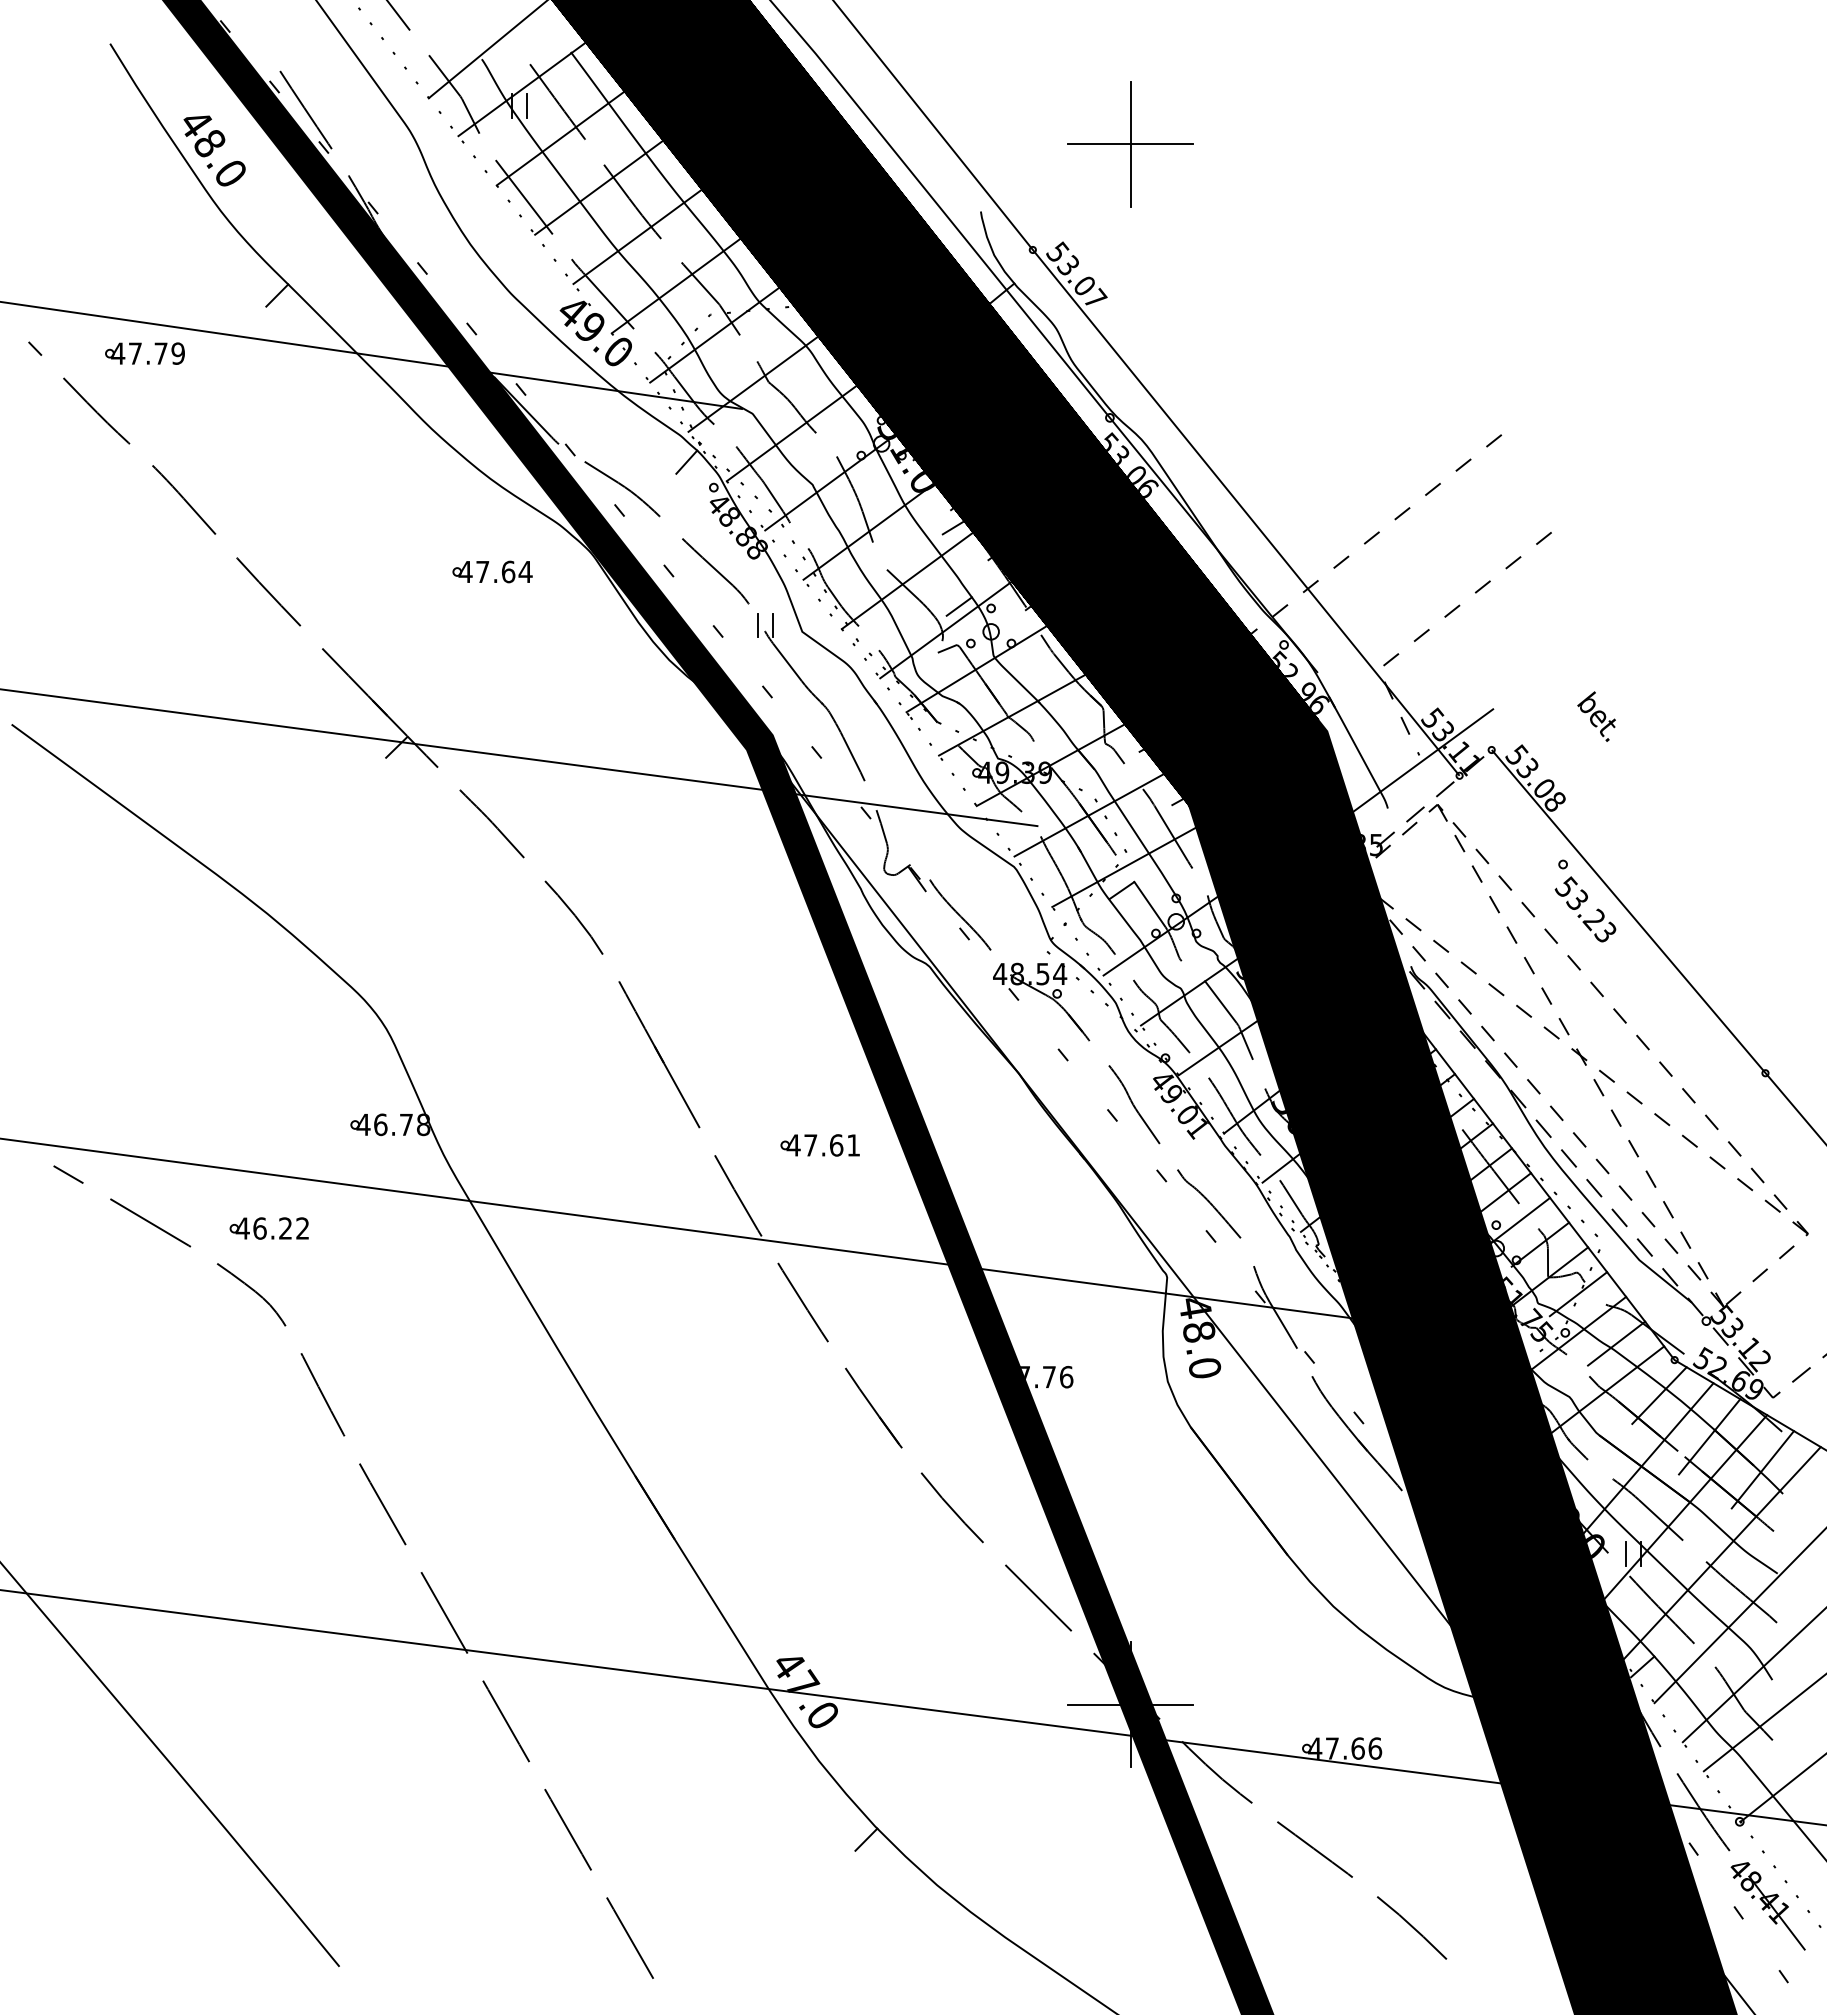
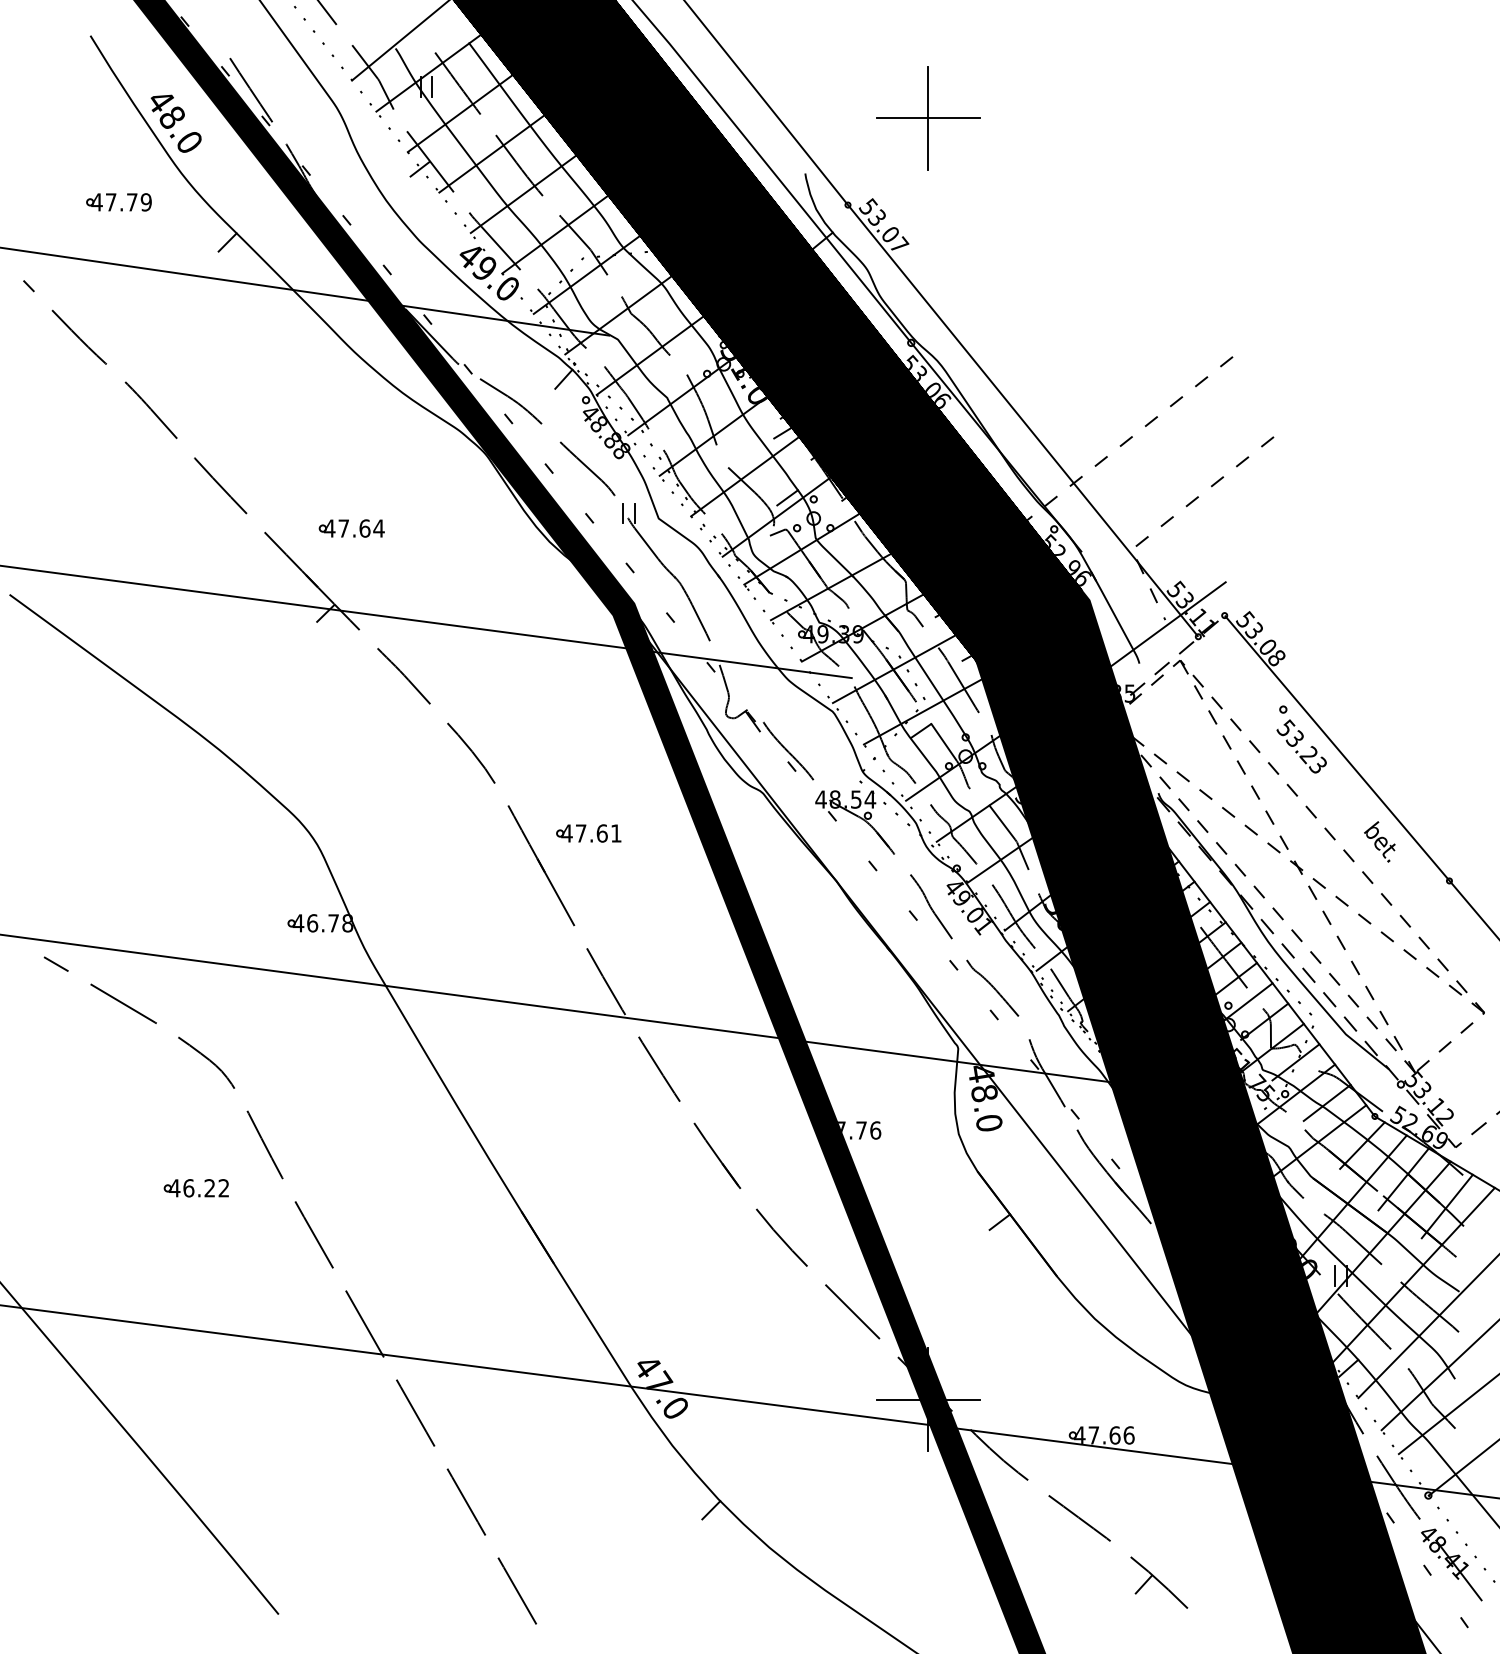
line: (511, 205) -> (419, 168), added
part: (144, 353) -> (118, 202), moved
part: (486, 570) -> (346, 527), moved
text: (1596, 716) -> (1379, 841), moved
part: (819, 1145) -> (588, 833), moved
part: (268, 1228) -> (195, 1188), moved
line: (1217, 1488) -> (999, 1221), added
line: (1392, 1929) -> (1143, 1583), added

